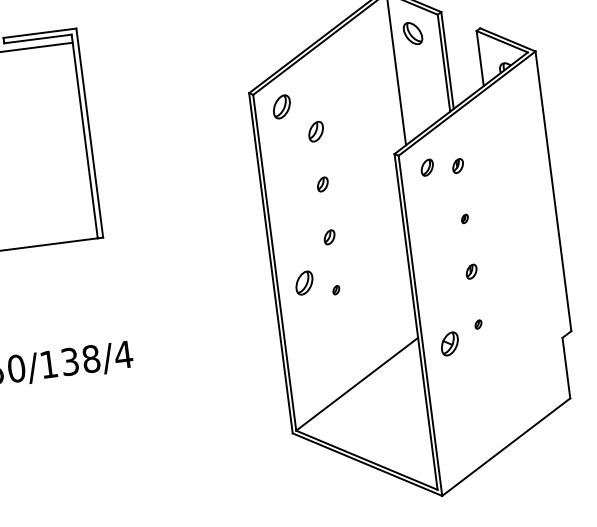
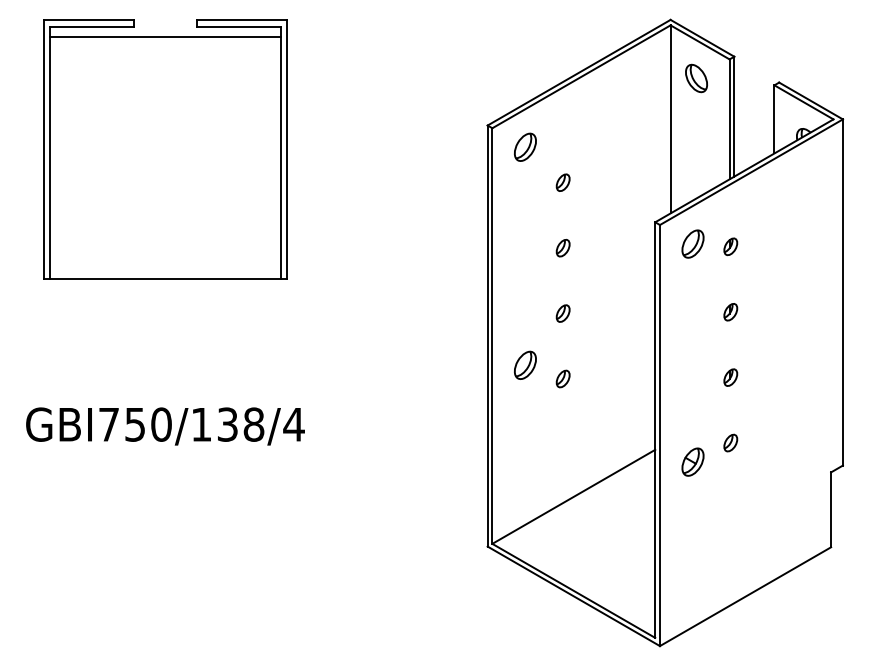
part: (315, 131) -> (562, 182), size x0.71
part: (426, 167) -> (692, 243), size x1.43
part: (464, 219) -> (730, 312), size x1.67
part: (335, 289) -> (562, 378), size x1.67
part: (478, 324) -> (730, 442), size x1.67

